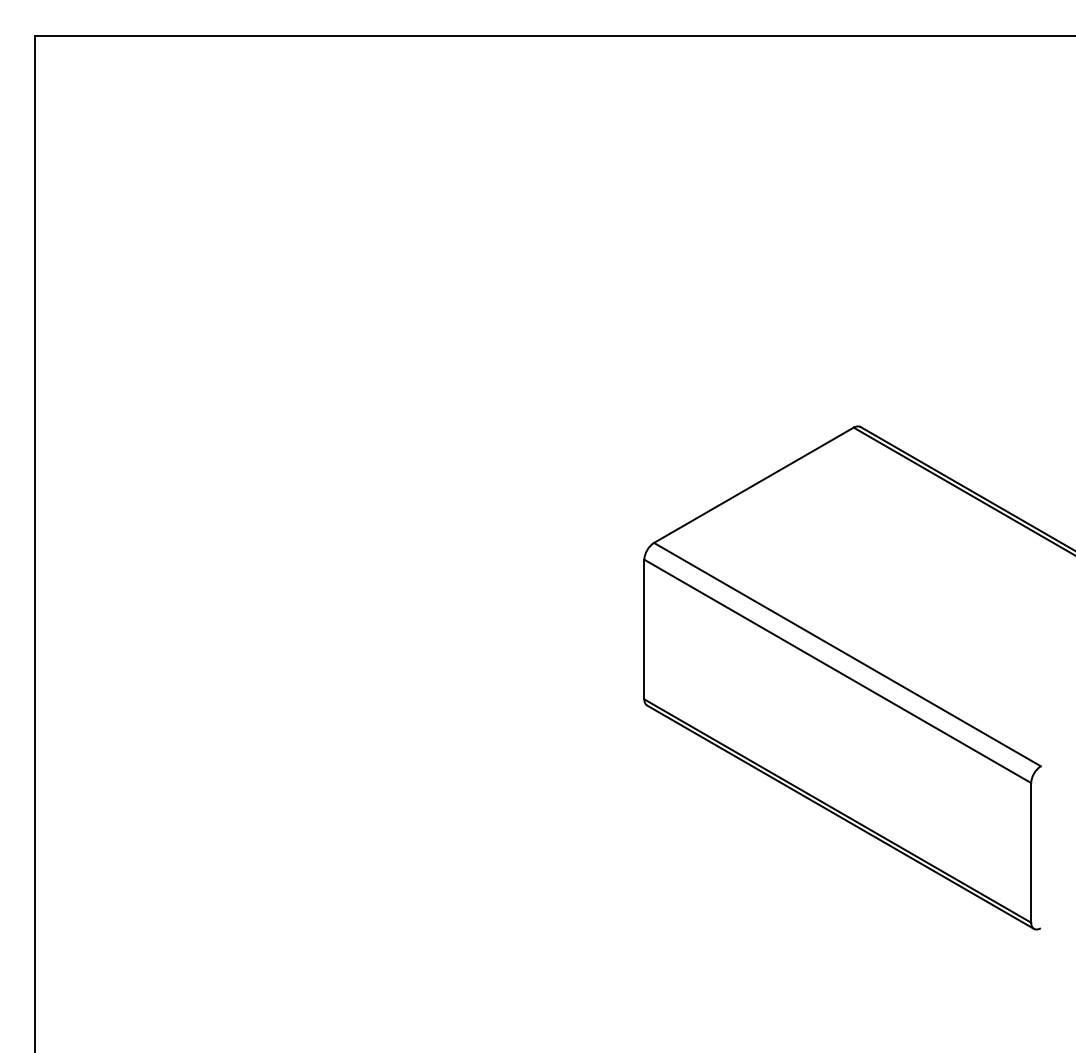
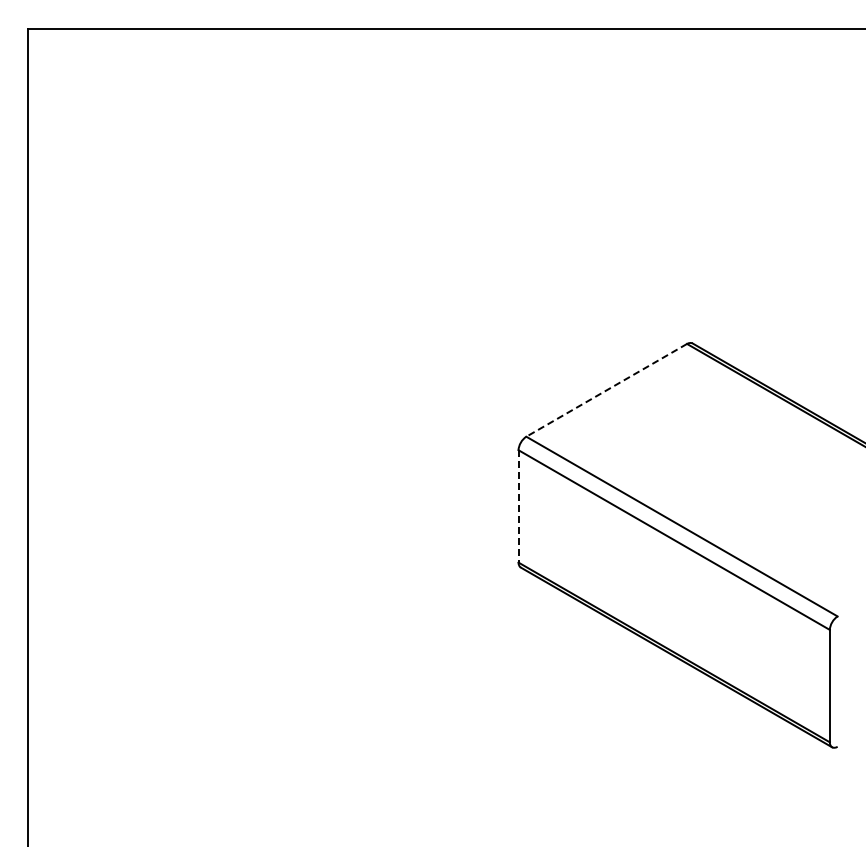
line: (753, 485) -> (606, 390), solid -> dashed
line: (644, 629) -> (518, 506), solid -> dashed

